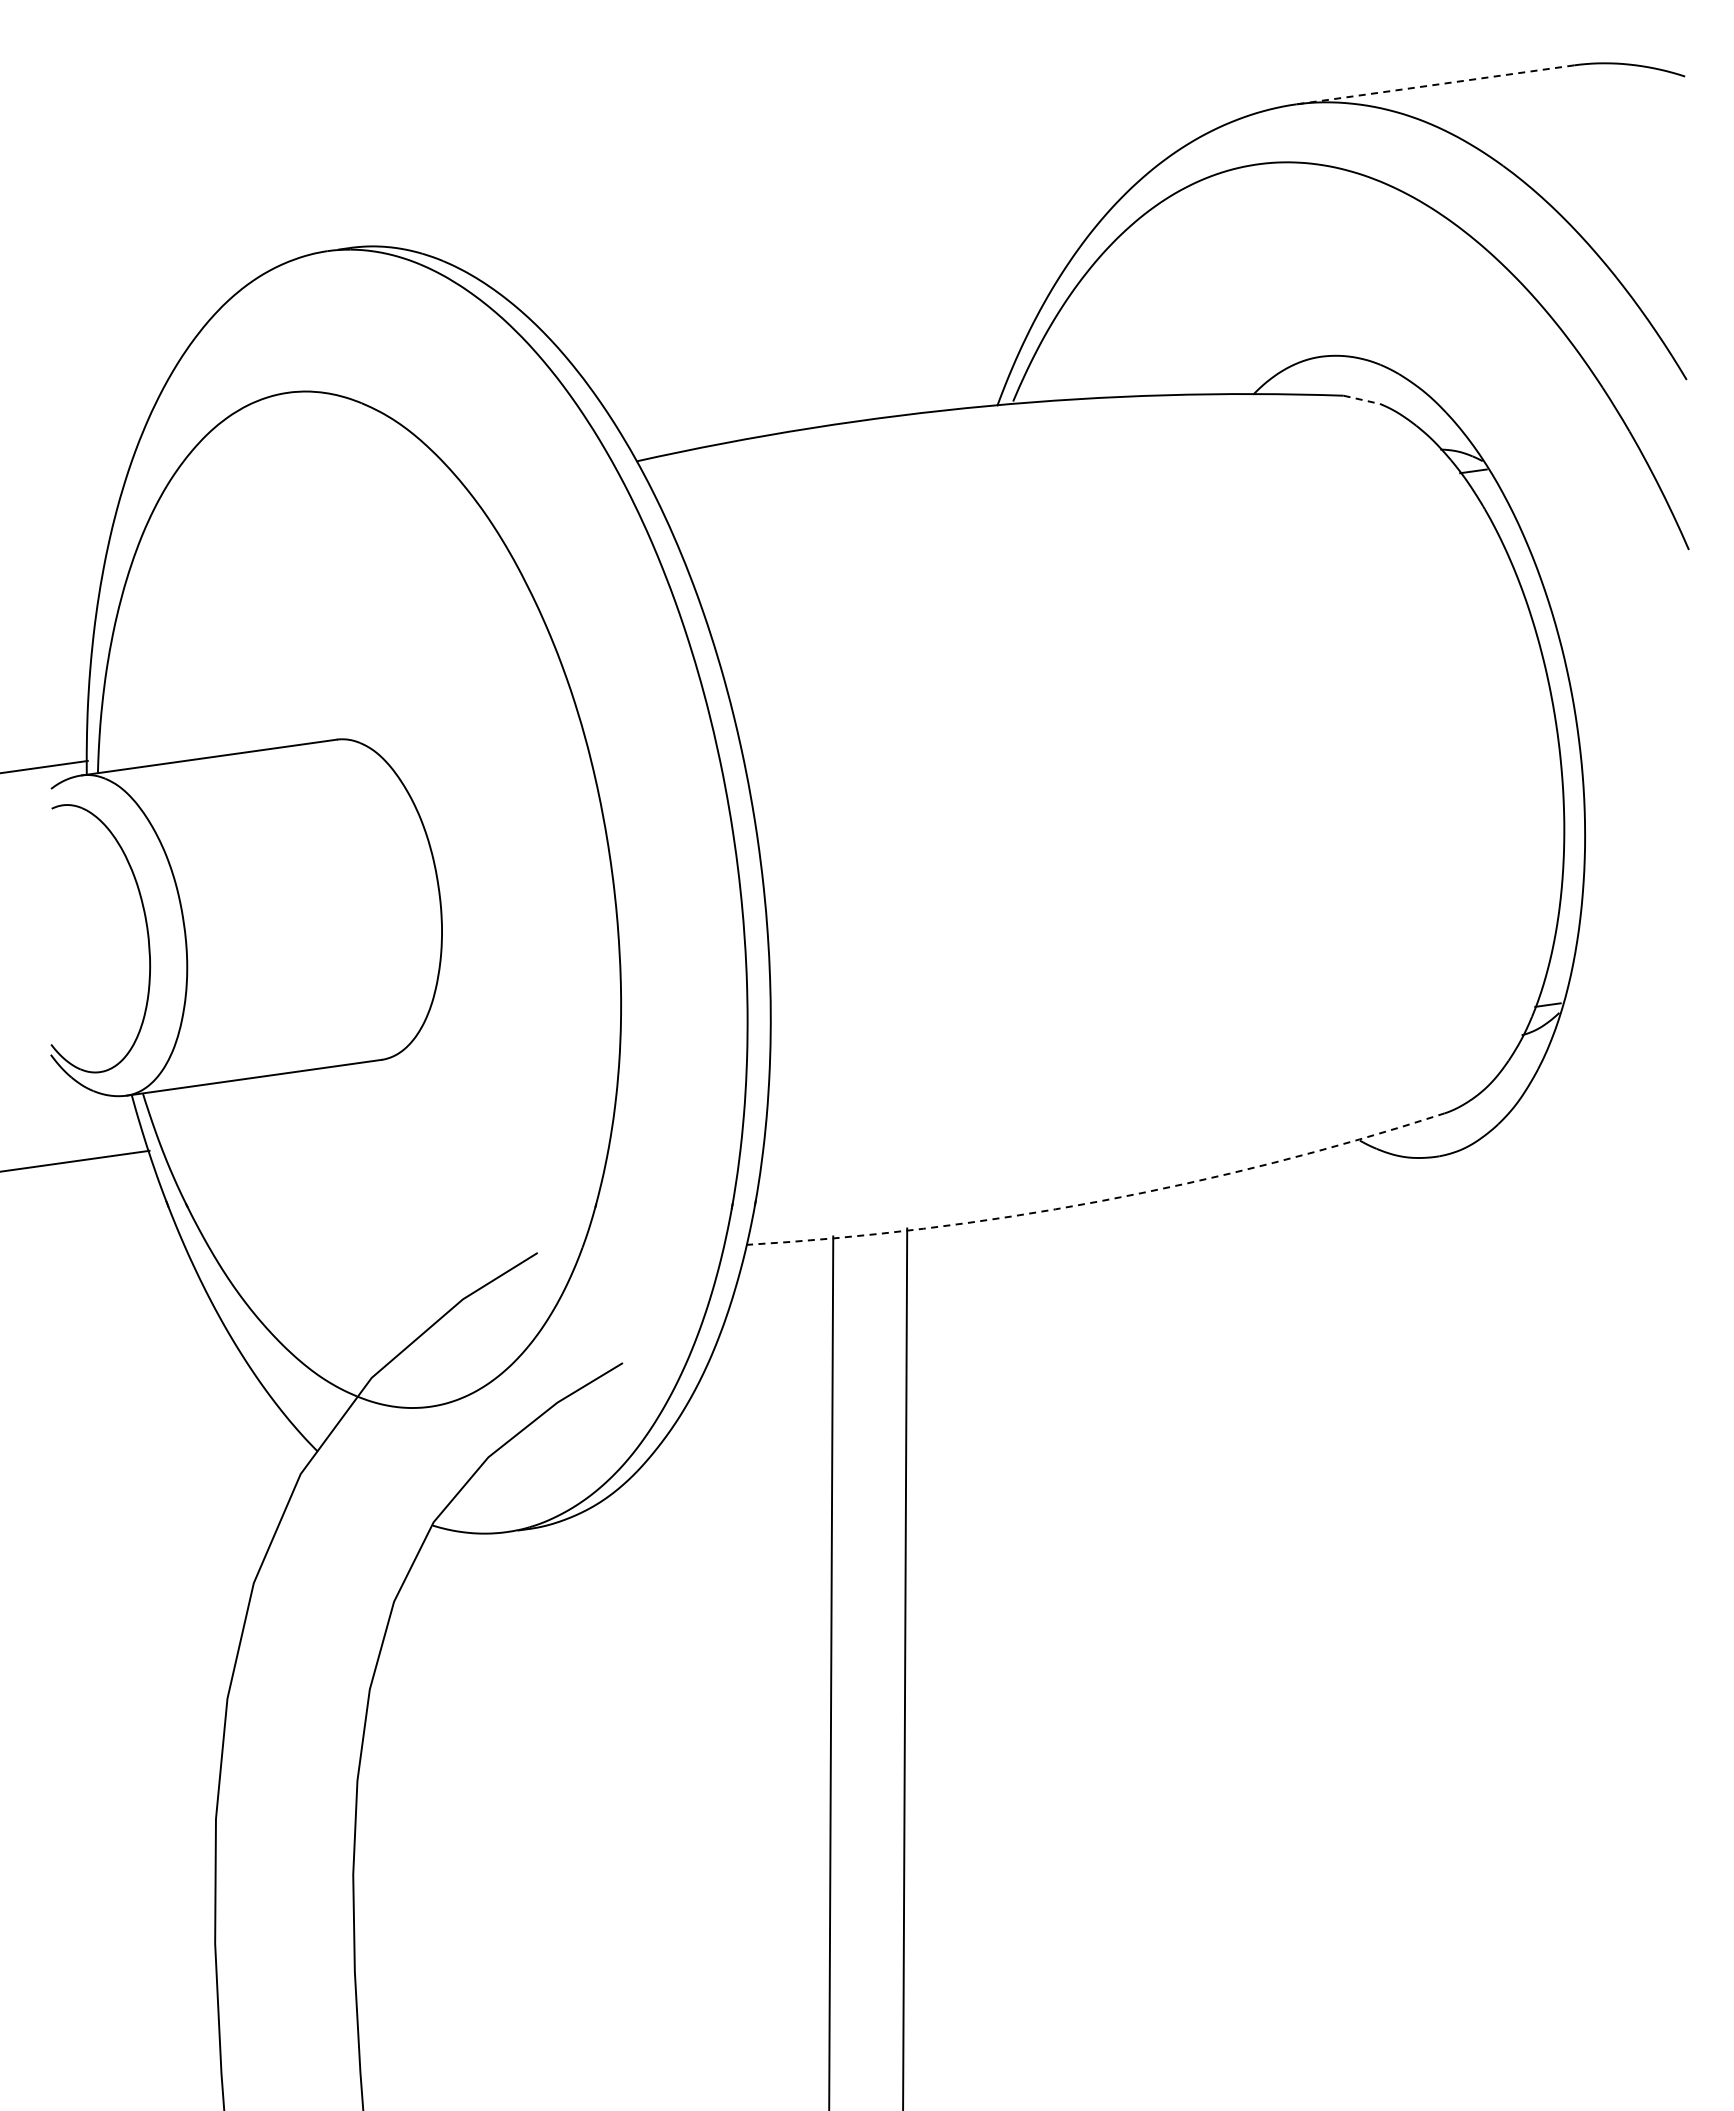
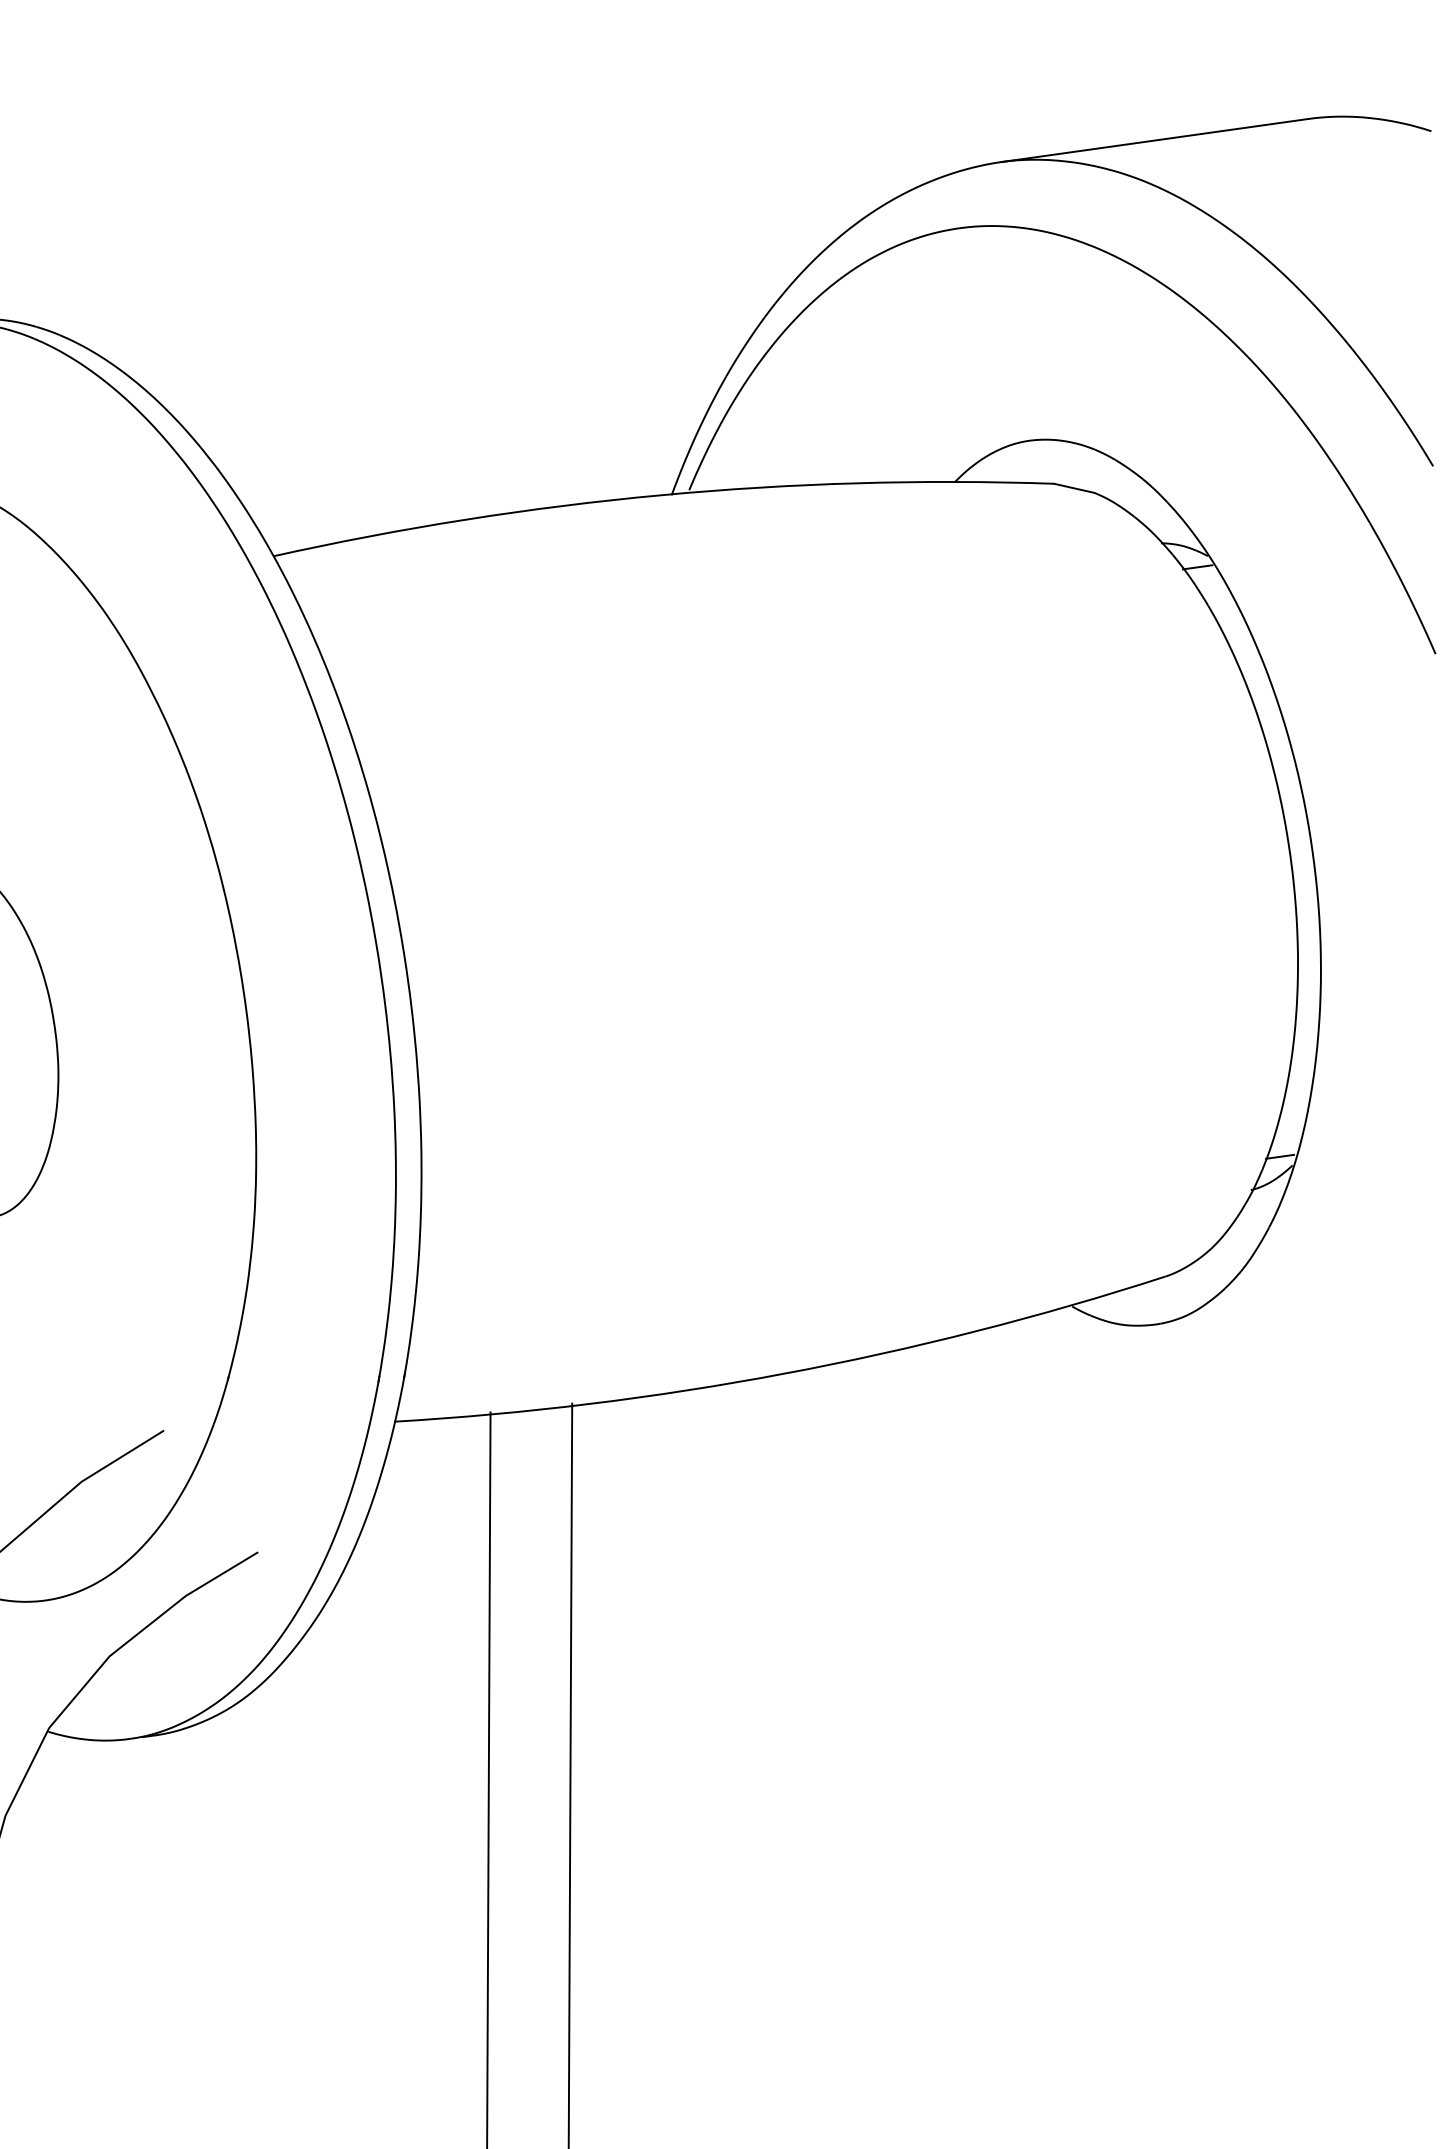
line: (1434, 84) -> (1154, 140), dashed -> solid
line: (1361, 399) -> (1073, 487), dashed -> solid
arc: (1099, 1201) -> (784, 1373), dashed -> solid

